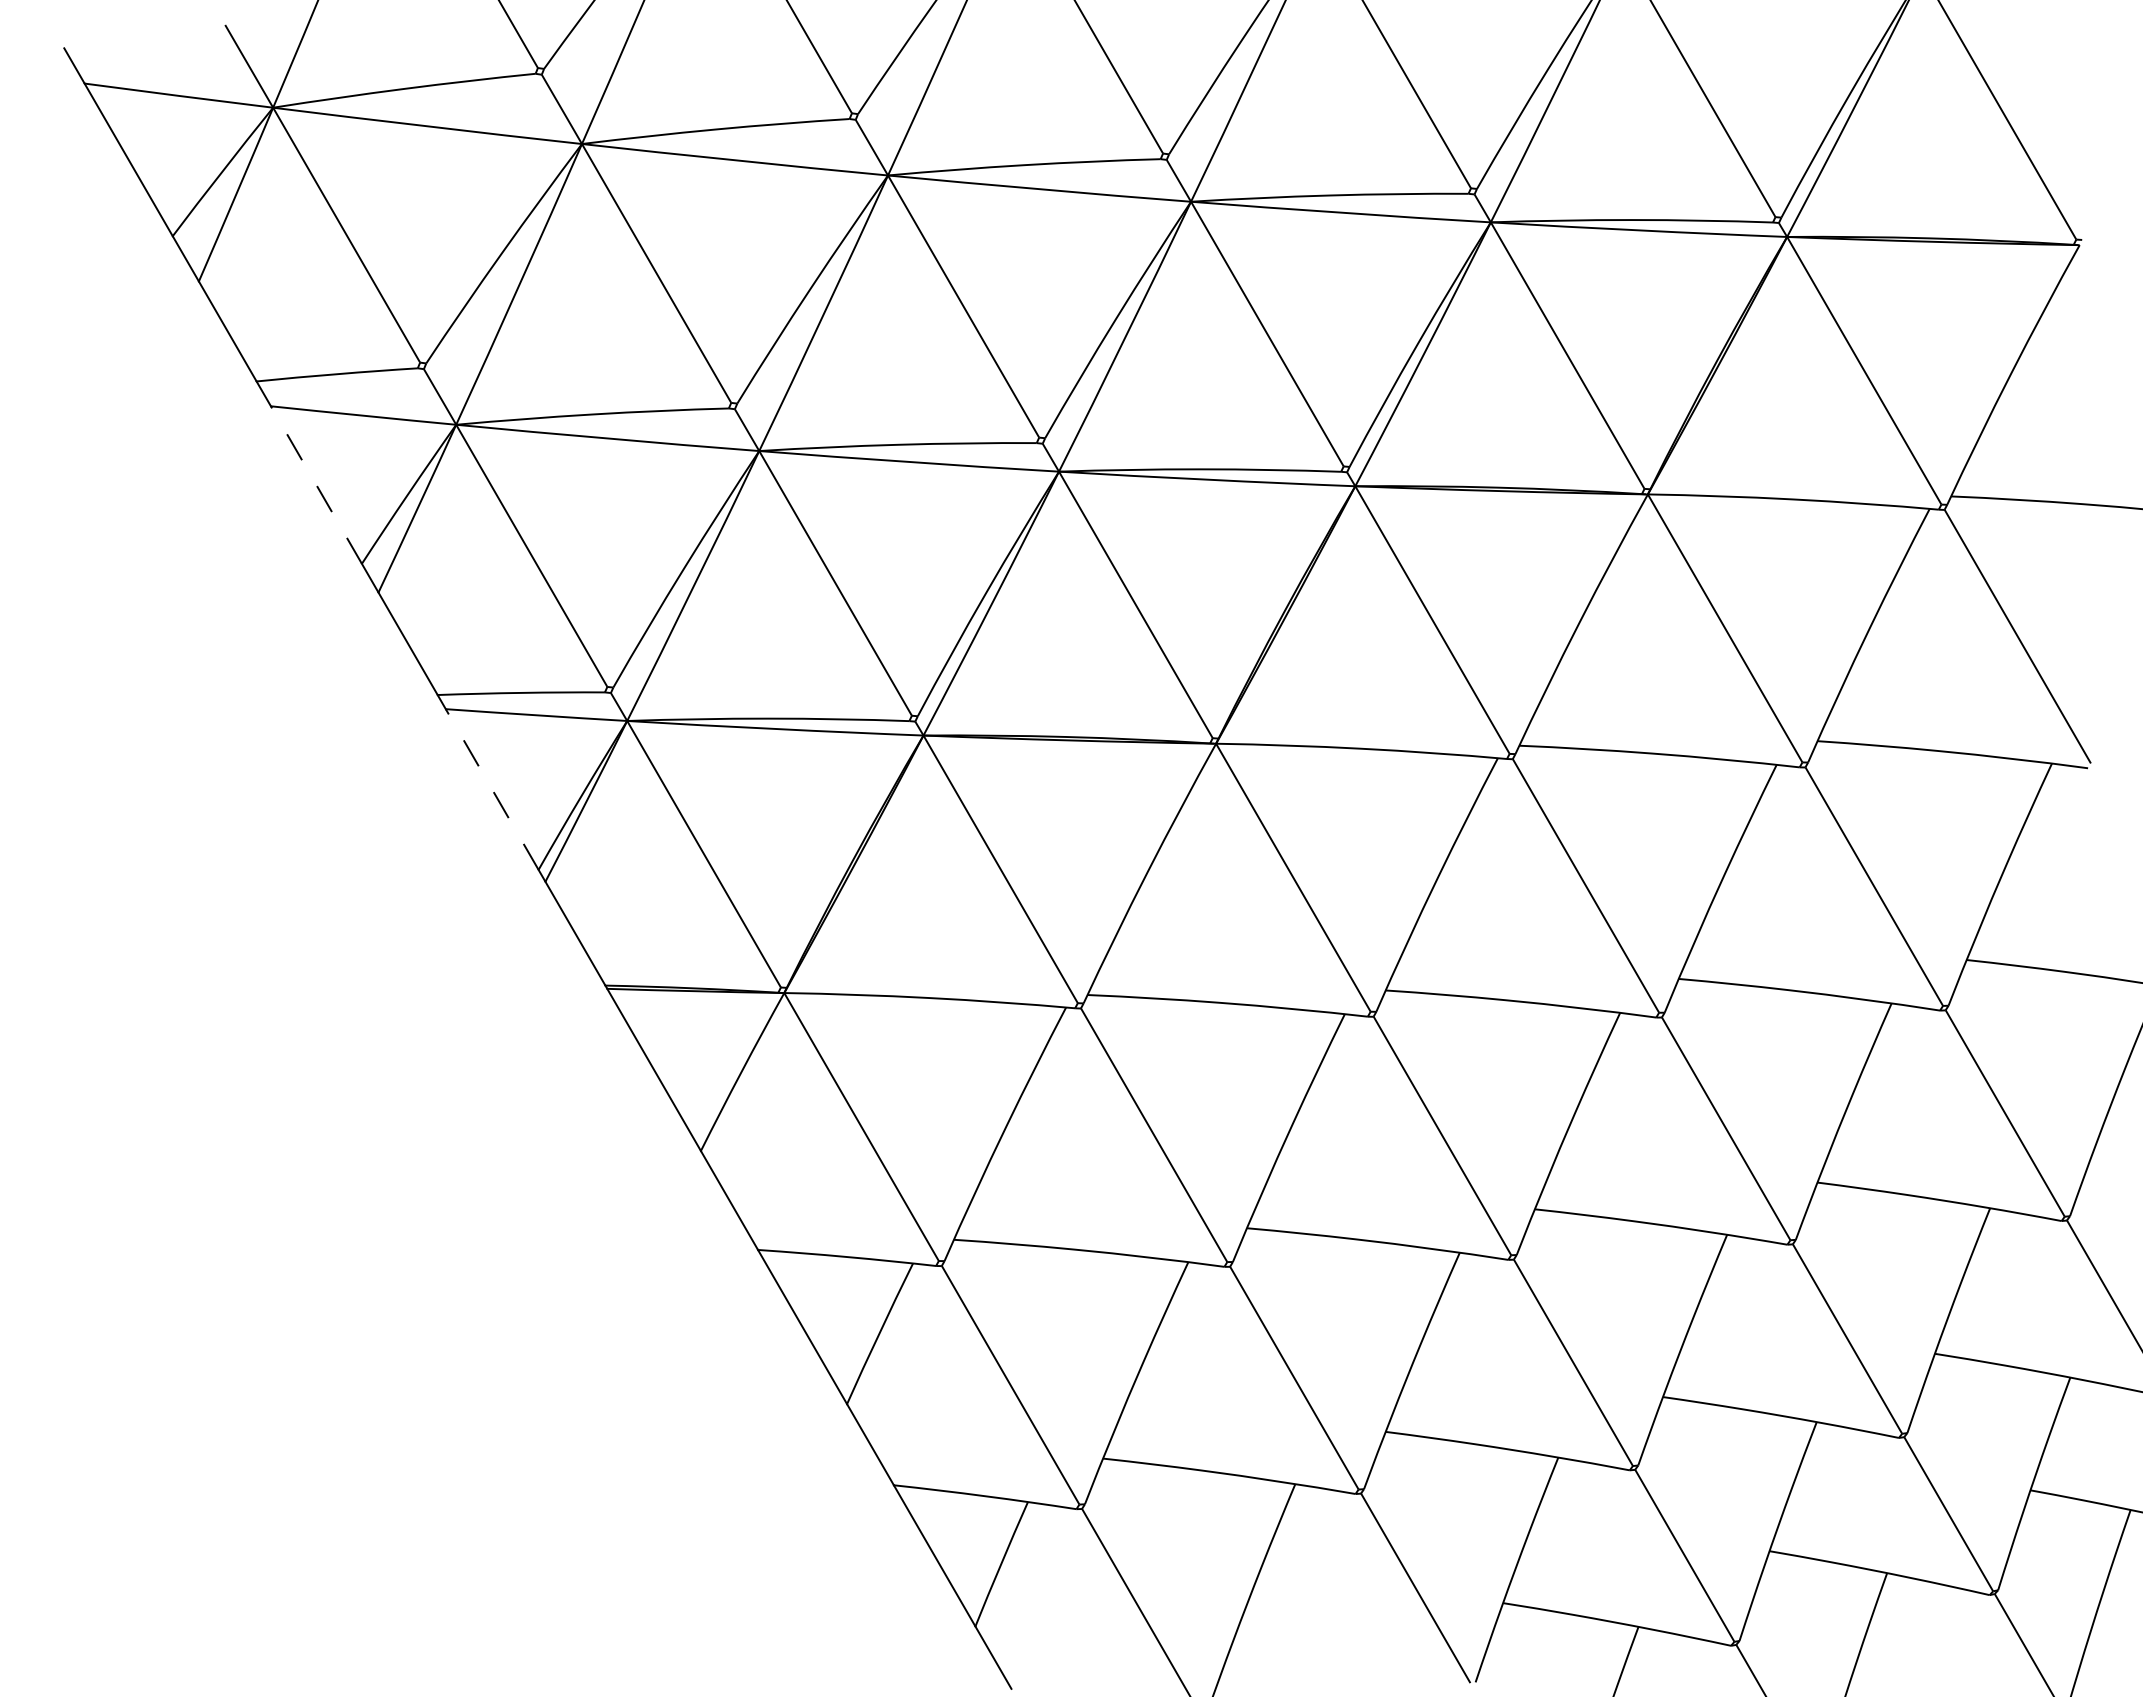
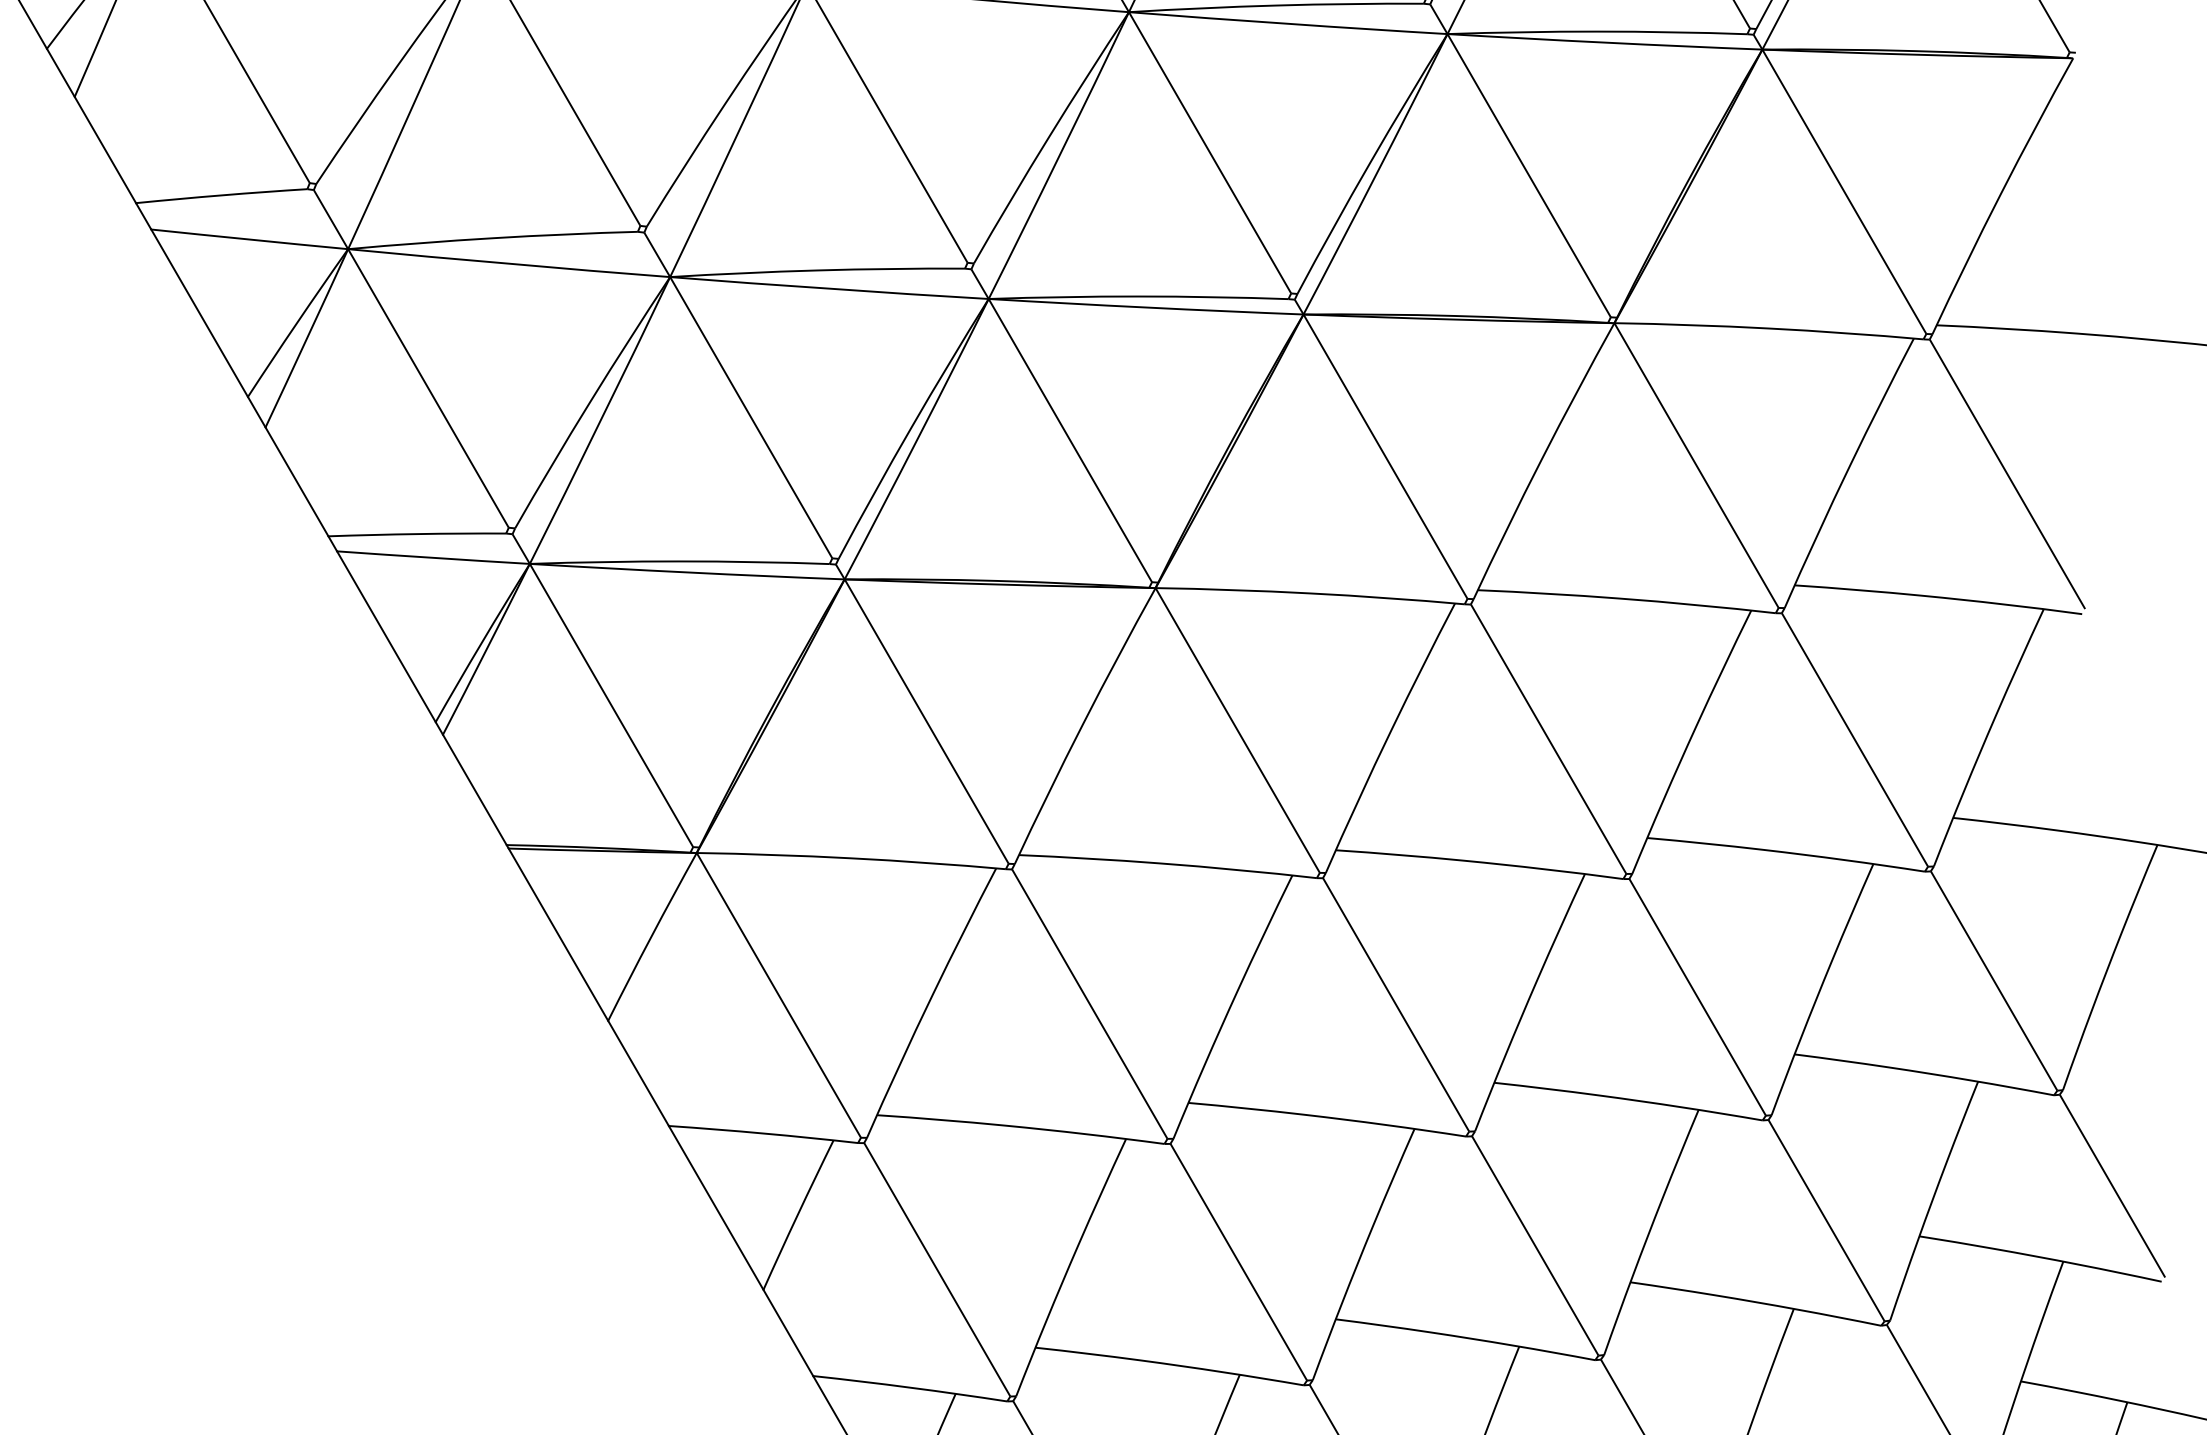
line: (316, 485) -> (199, 313), dashed -> solid
line: (492, 789) -> (386, 636), dashed -> solid

